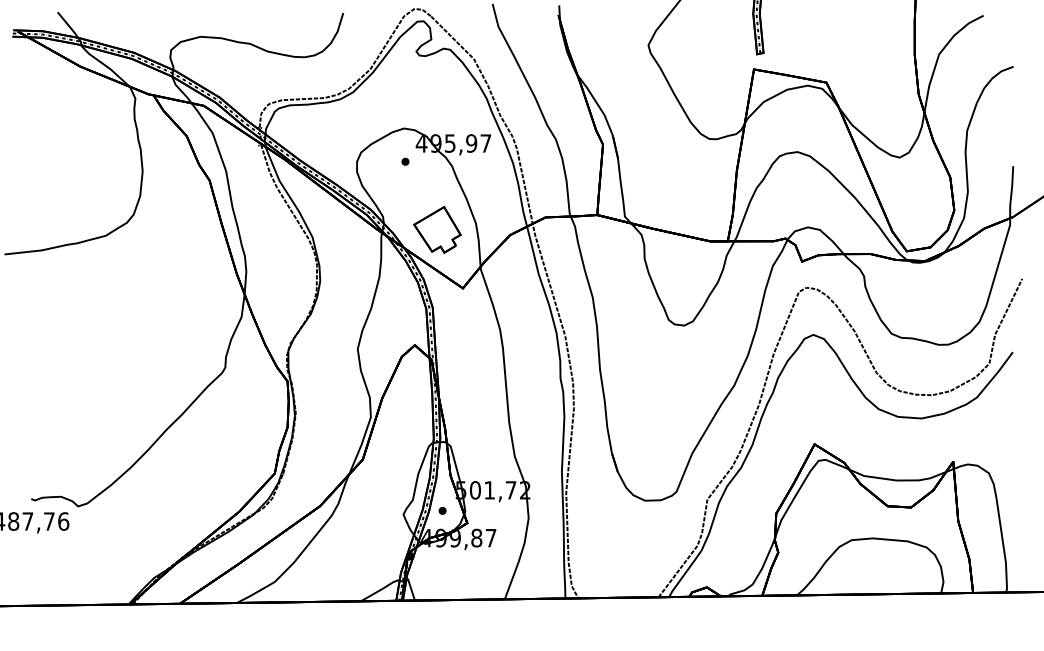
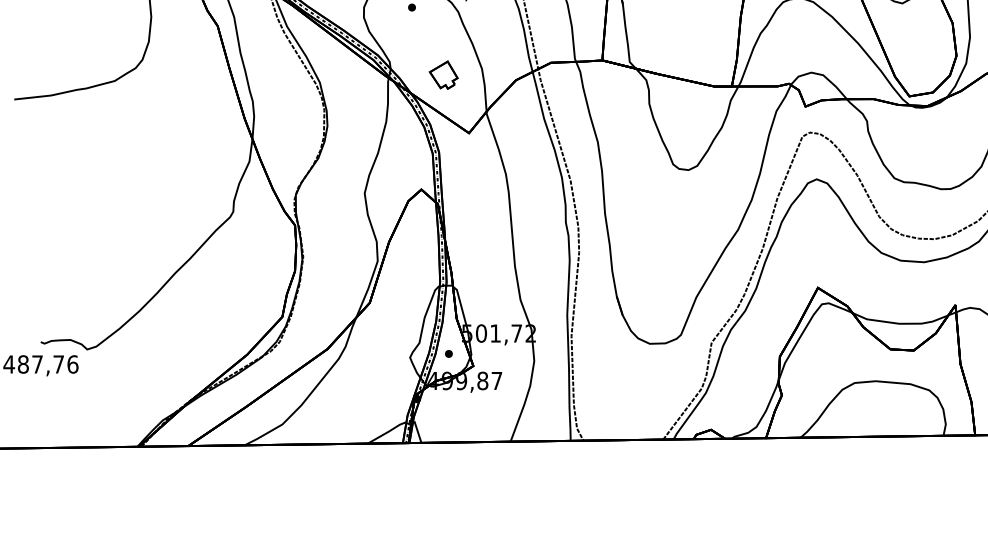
part: (437, 229) -> (443, 74), size x0.6

